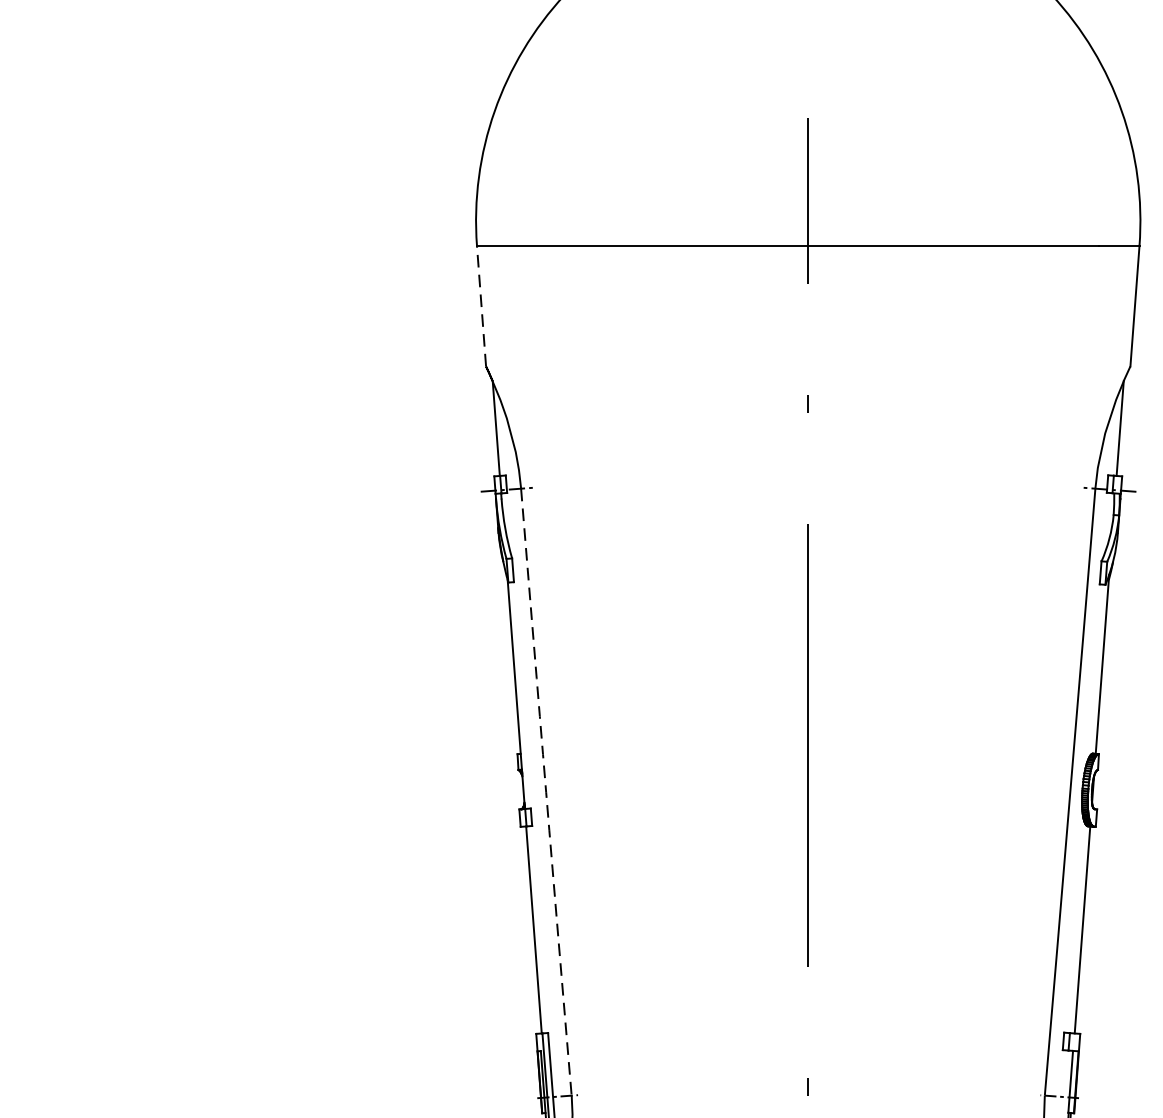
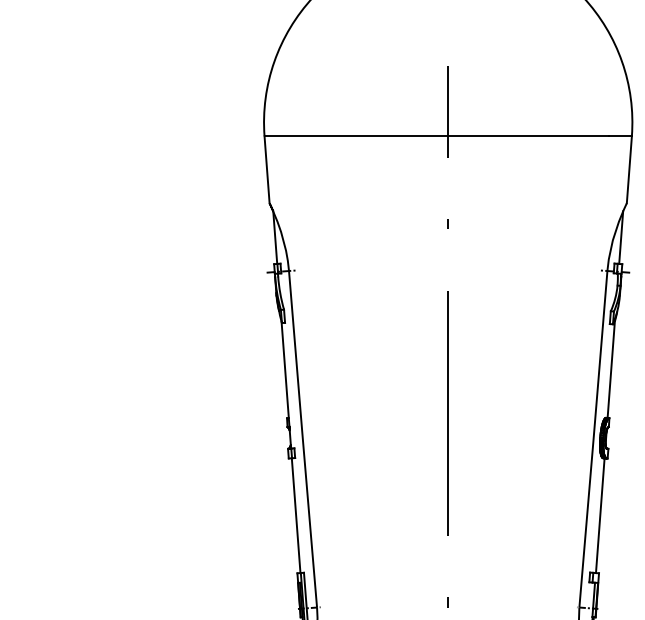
line: (482, 305) -> (267, 169), dashed -> solid
arc: (545, 792) -> (302, 439), dashed -> solid

